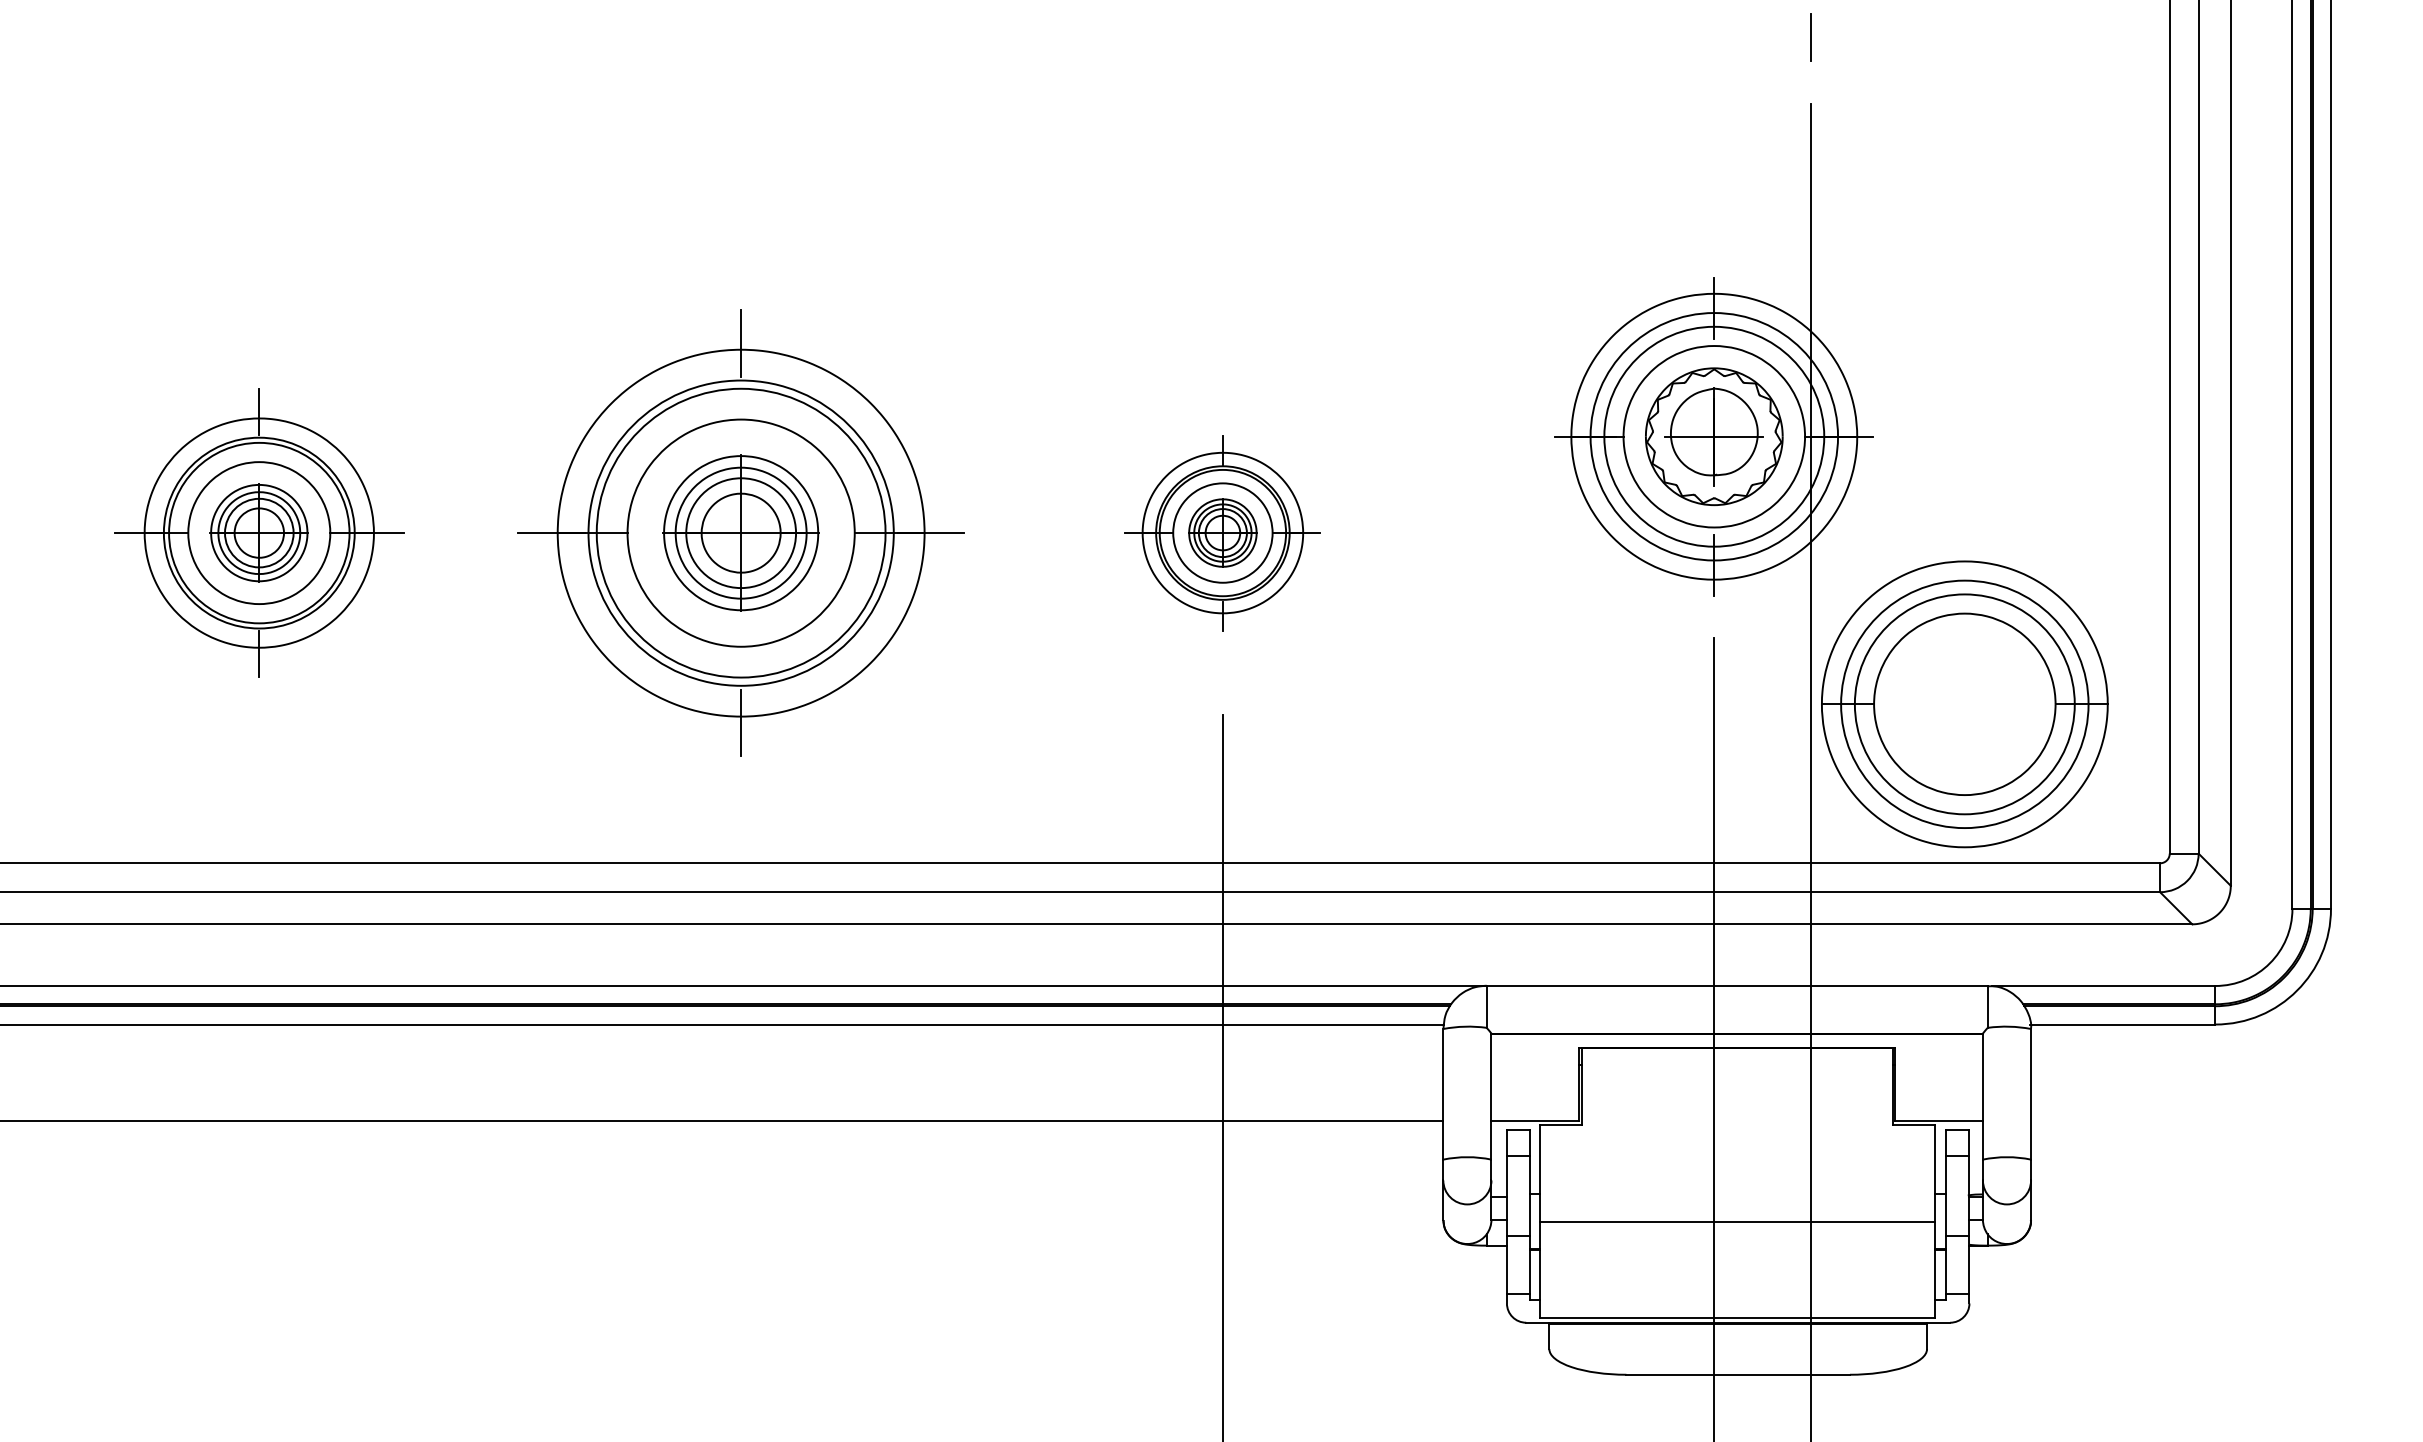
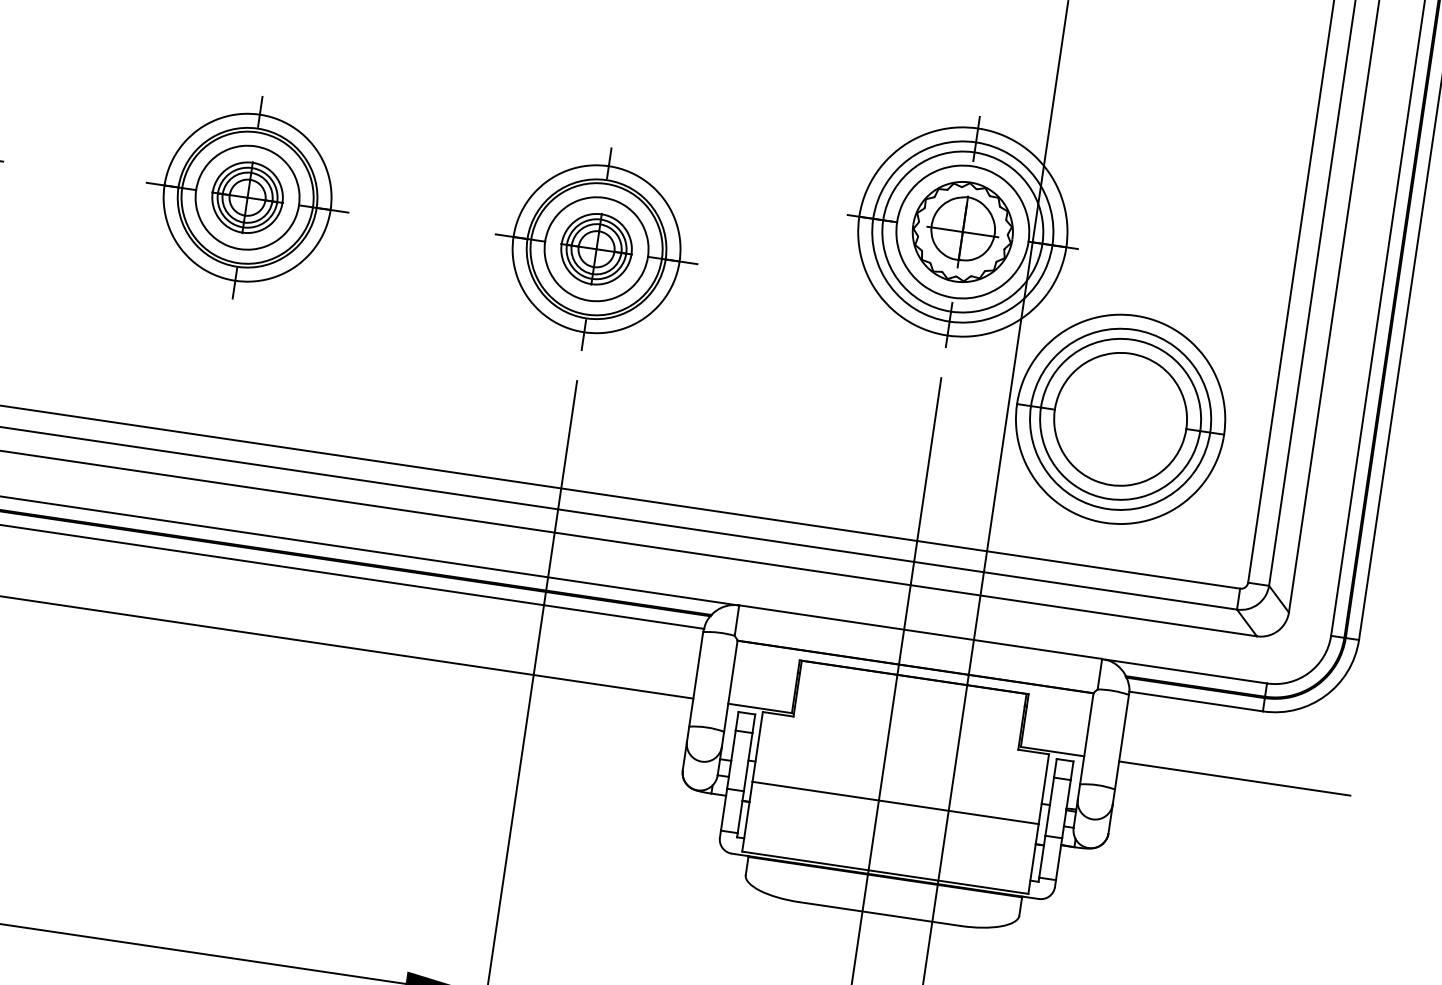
part: (740, 532) -> (247, 197), size x0.62
part: (1222, 532) -> (596, 248), size x1.43
part: (1964, 704) -> (1120, 419), moved
line: (2190, 1120) -> (1234, 778), added

